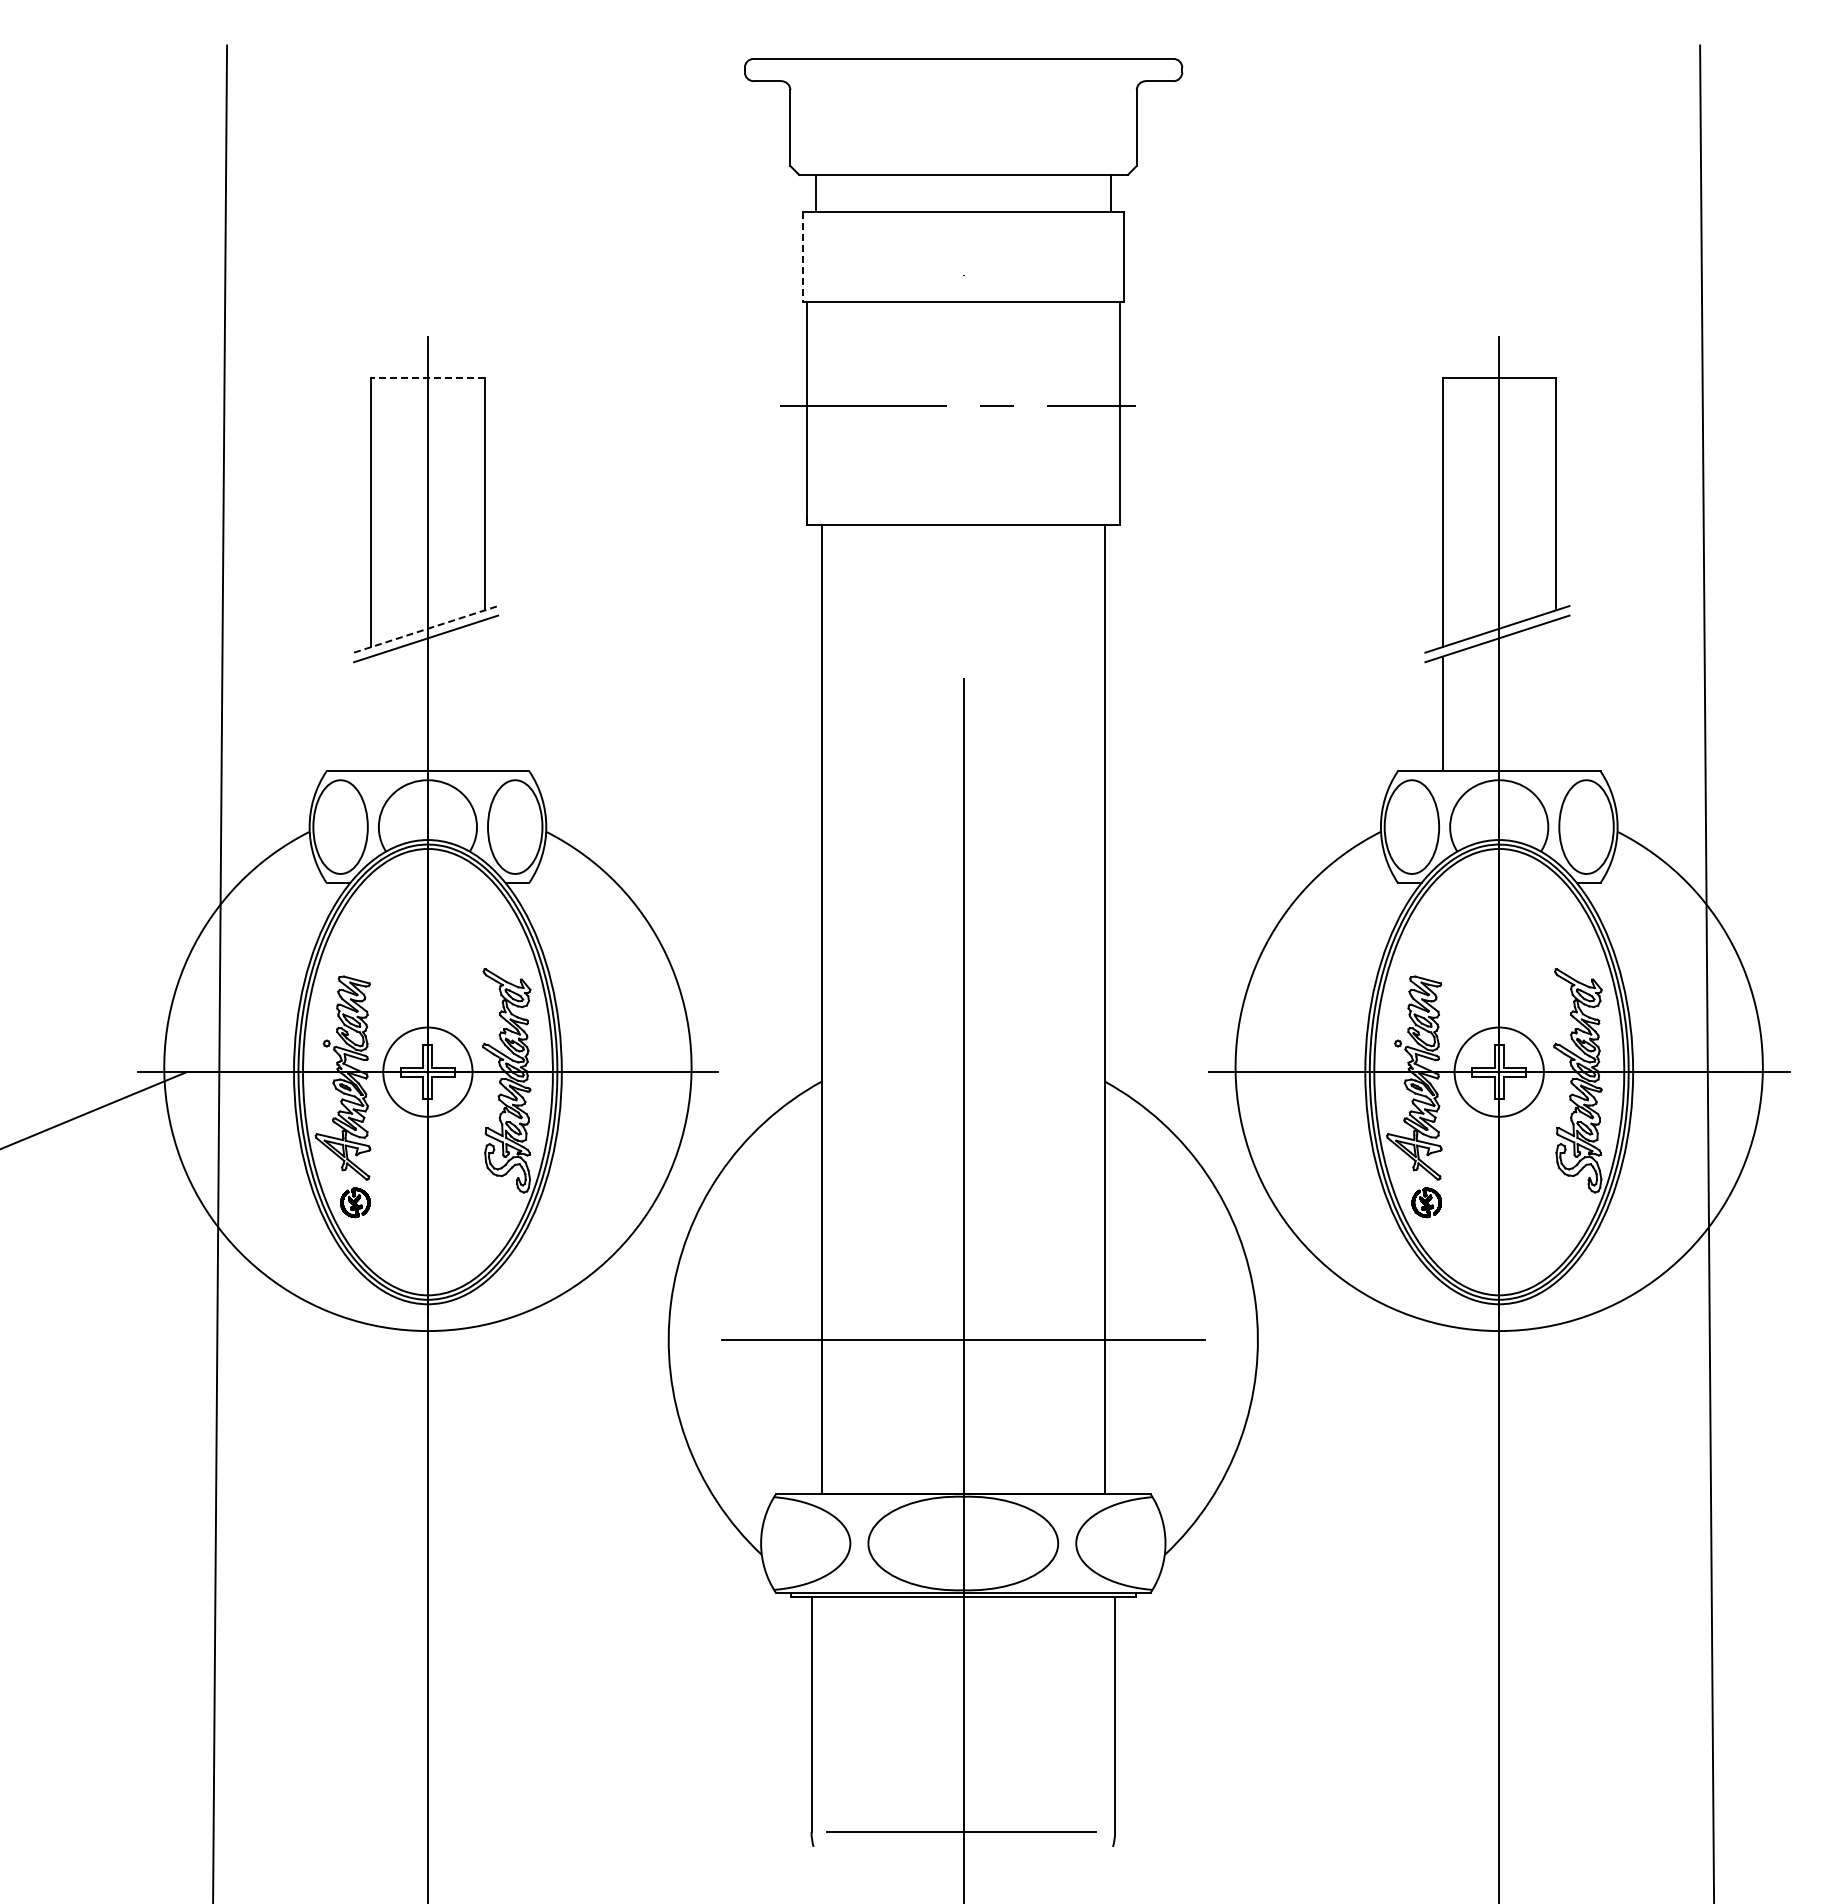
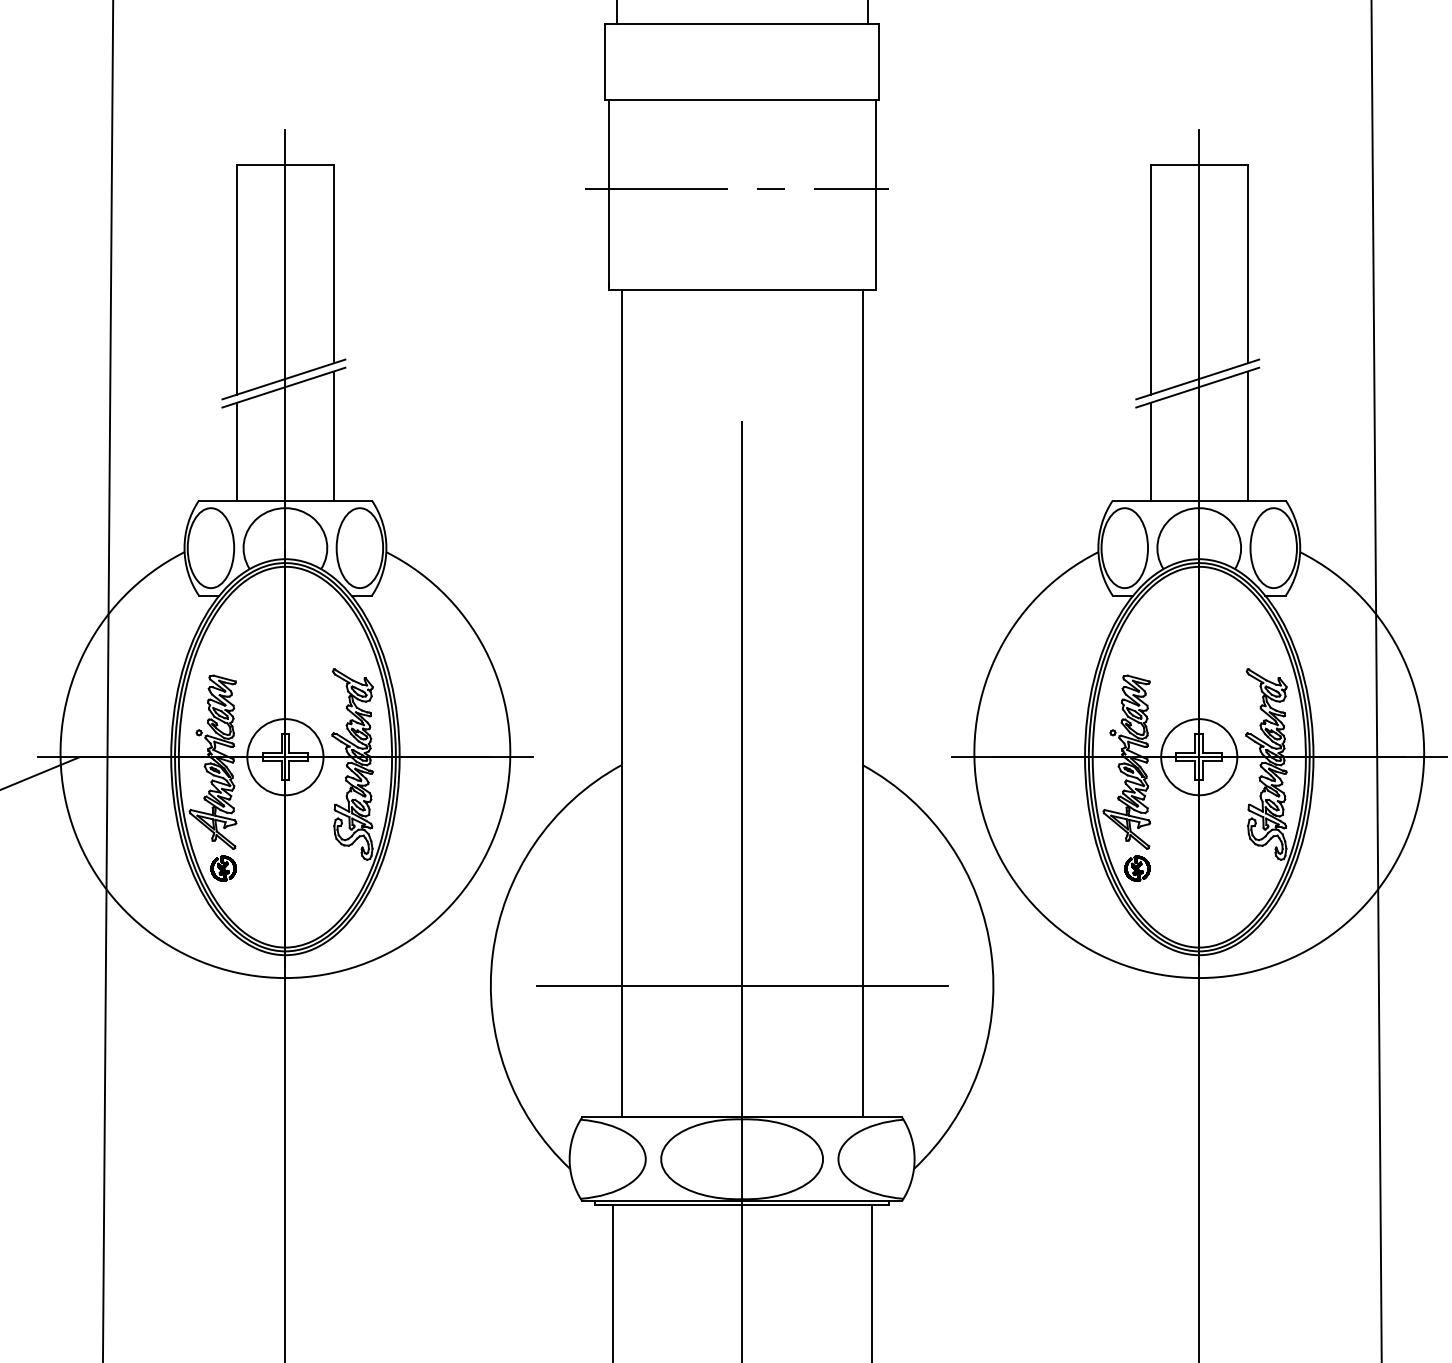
line: (802, 256) -> (604, 61), dashed -> solid
line: (427, 377) -> (285, 164), dashed -> solid
line: (426, 629) -> (284, 379), dashed -> solid
line: (484, 695) -> (333, 435), added
line: (1555, 695) -> (1247, 435), added
line: (371, 713) -> (237, 451), added

